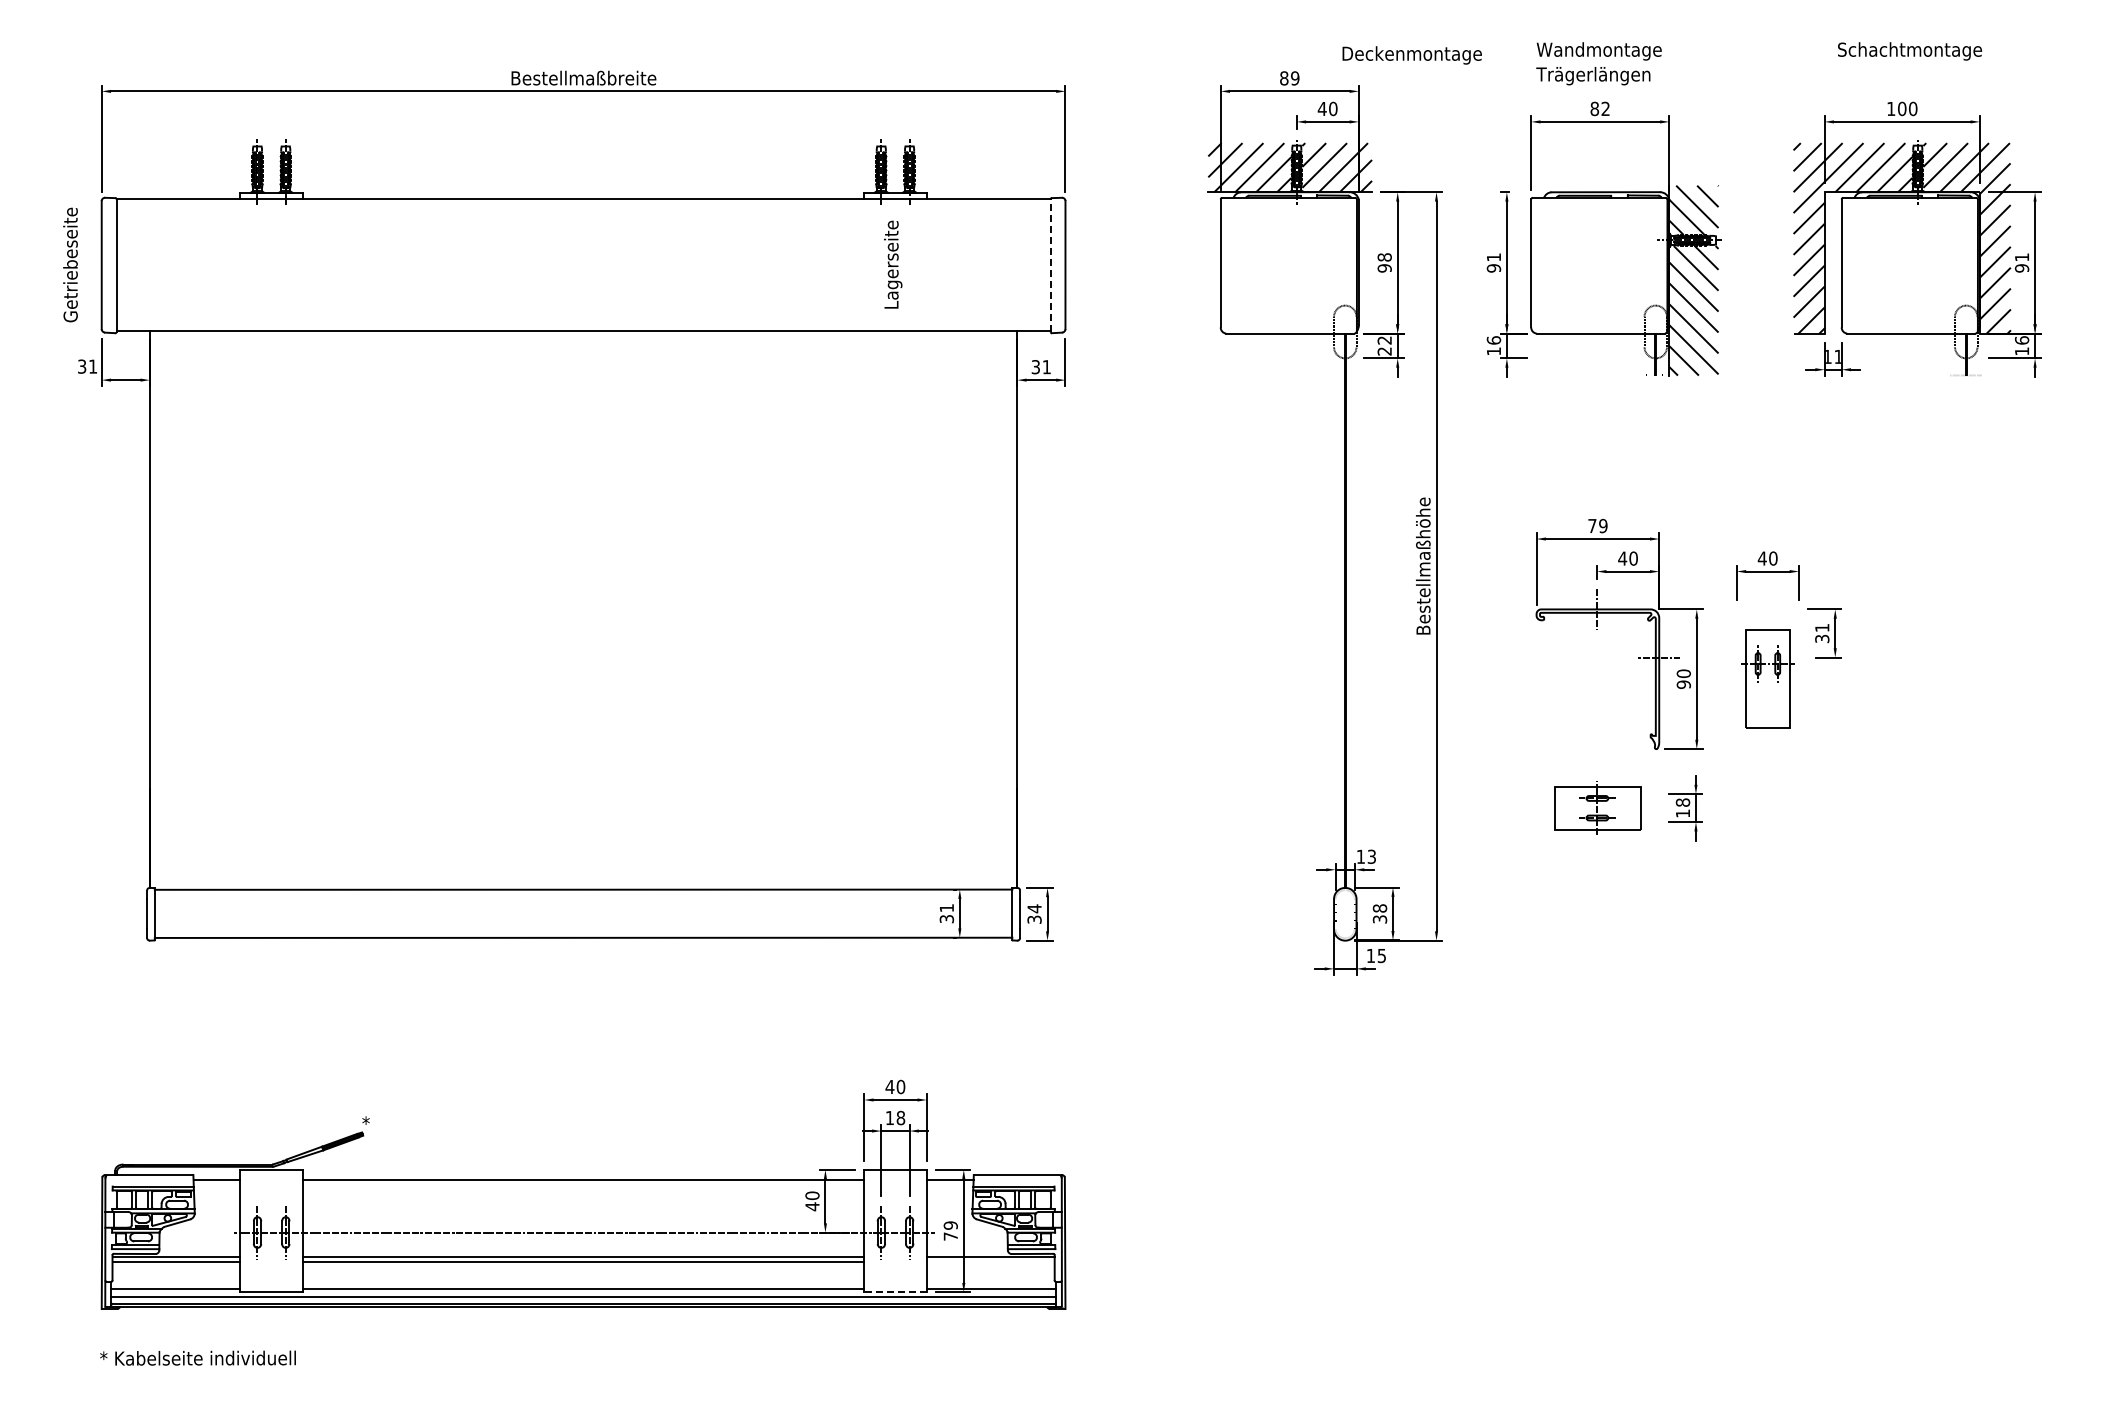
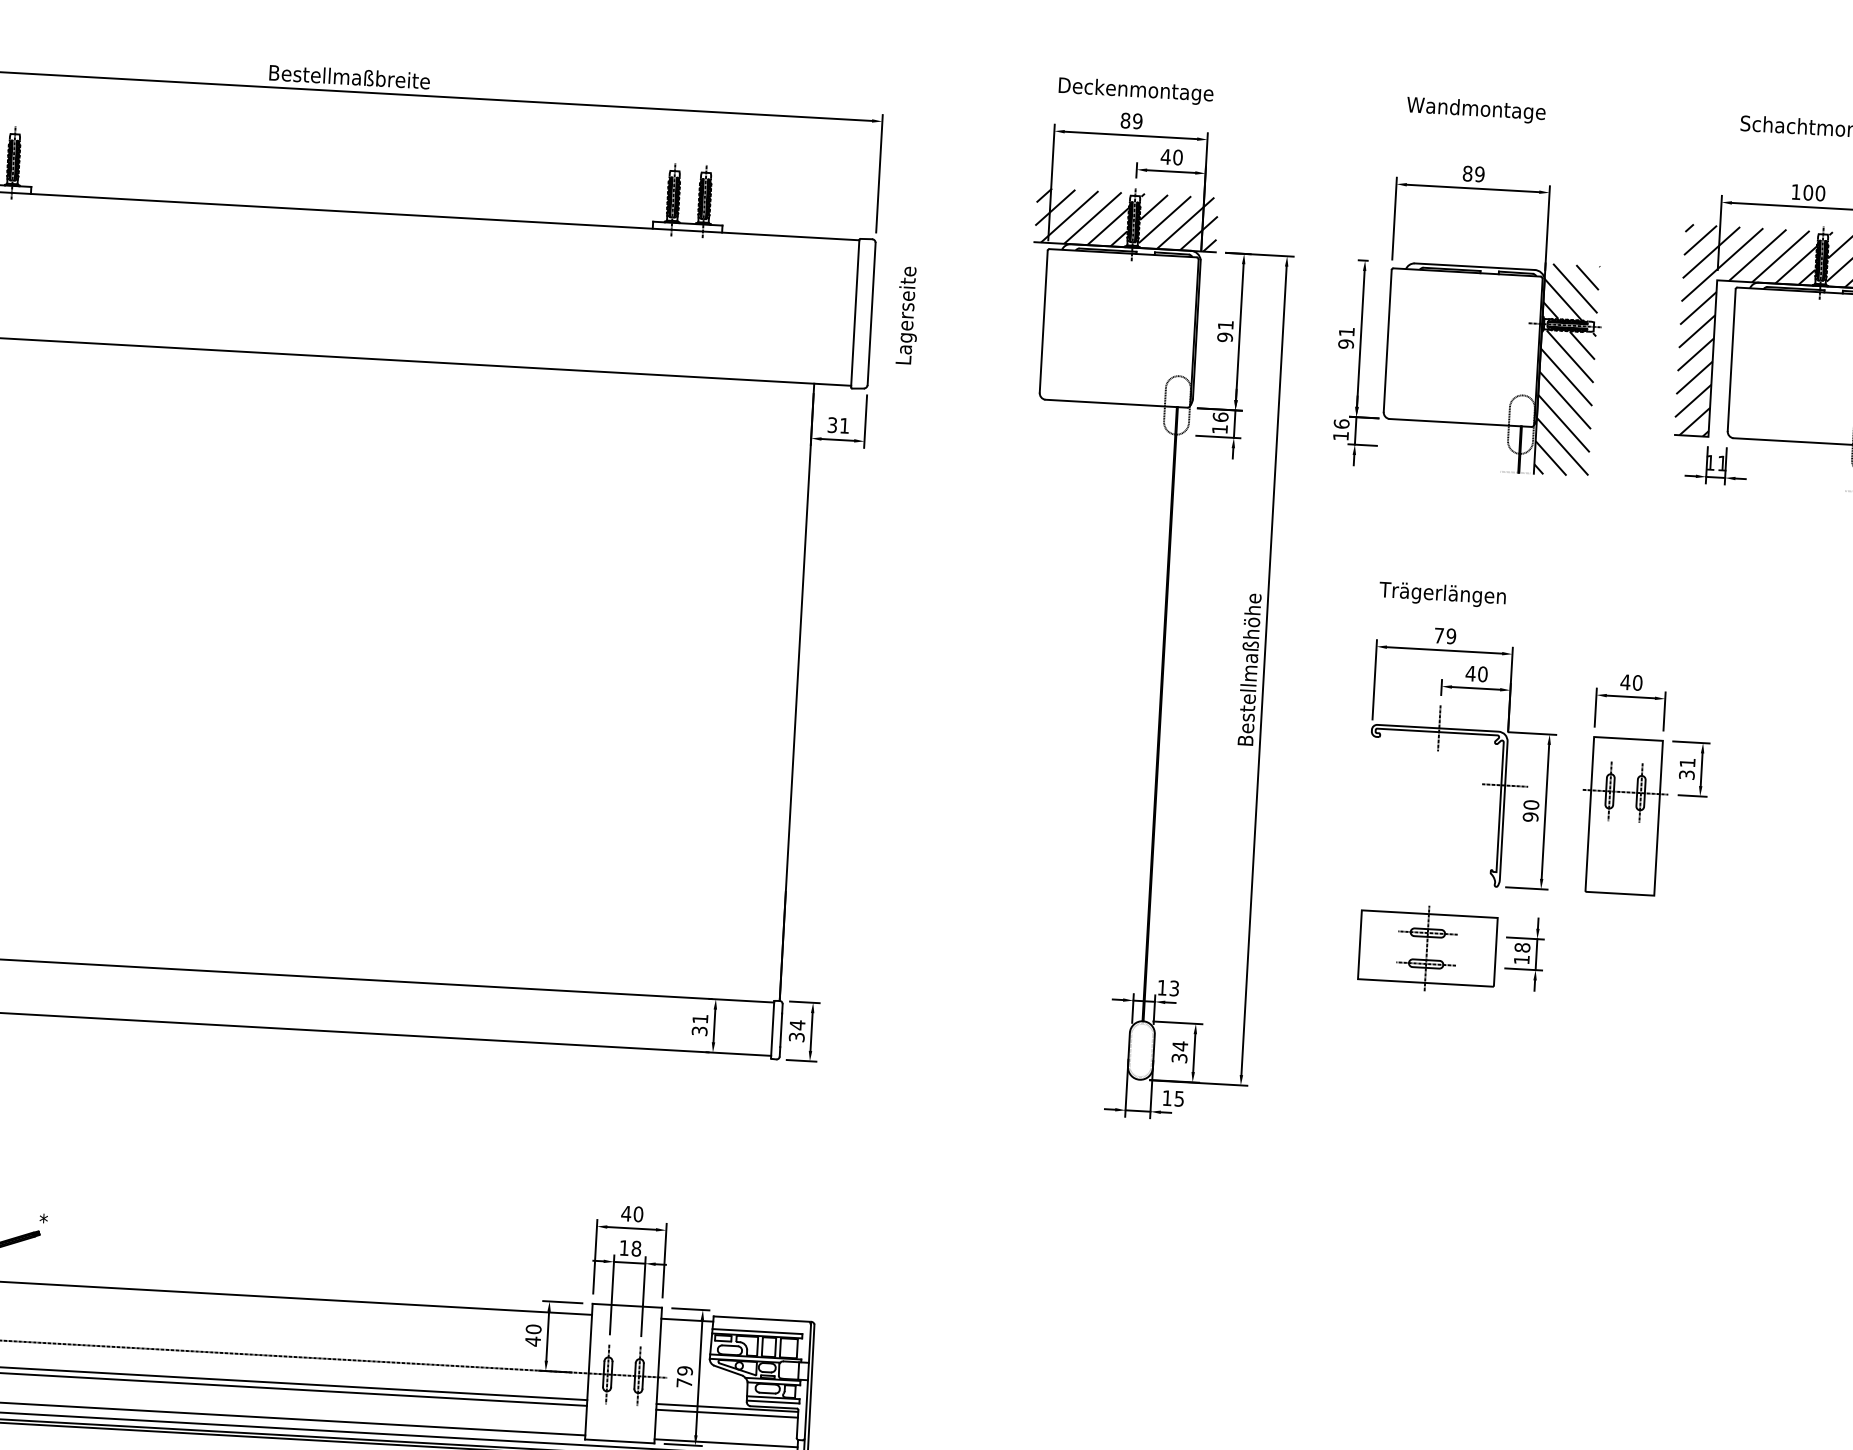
text: (1411, 55) -> (1135, 91), moved
text: (1593, 76) -> (1442, 595), moved
text: (1605, 108) -> (1479, 173), 82 -> 89
text: (1384, 257) -> (1225, 325), 98 -> 91
text: (893, 264) -> (908, 315), moved
line: (1050, 265) -> (855, 313), dashed -> solid
text: (1384, 345) -> (1220, 422), 22 -> 16
part: (1767, 678) -> (1623, 815), size x1.43
part: (1597, 808) -> (1427, 948), size x1.43
text: (1379, 908) -> (1179, 1046), 38 -> 34
line: (990, 1261) -> (726, 1413), added
line: (895, 1292) -> (619, 1441), dashed -> solid

